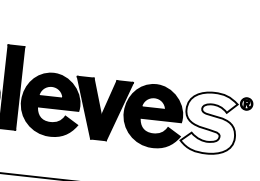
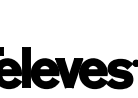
fill: (208, 121) -> (119, 73), added

